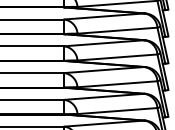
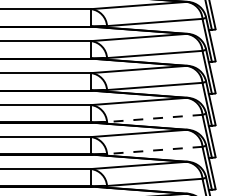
line: (117, 57) -> (154, 118), solid -> dashed
line: (117, 84) -> (154, 150), solid -> dashed

